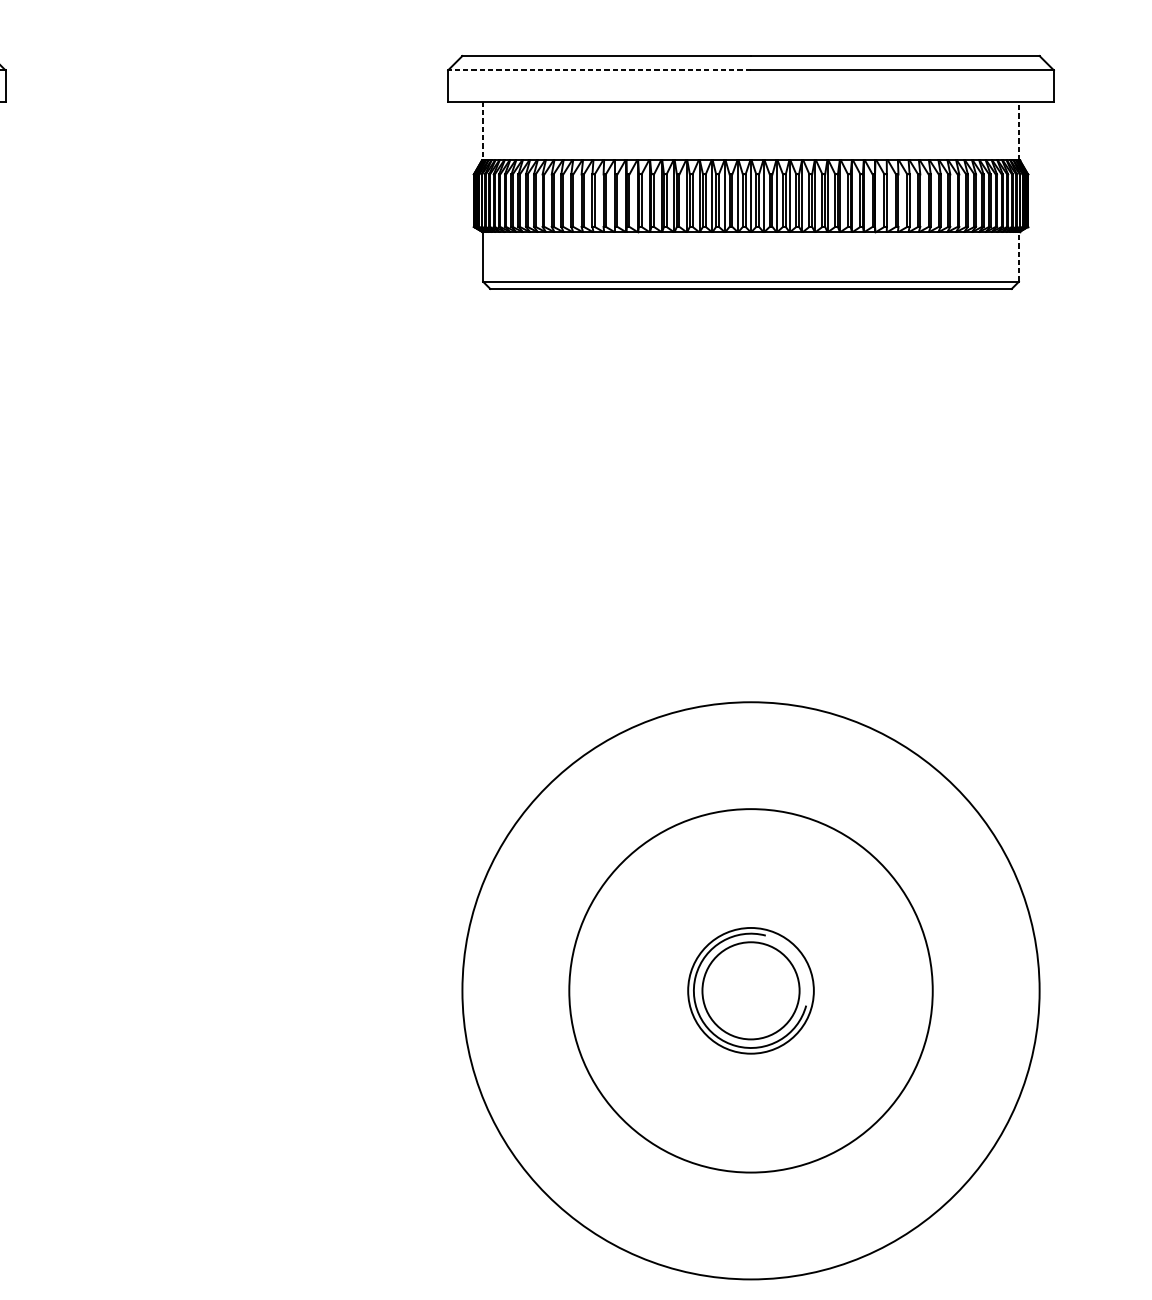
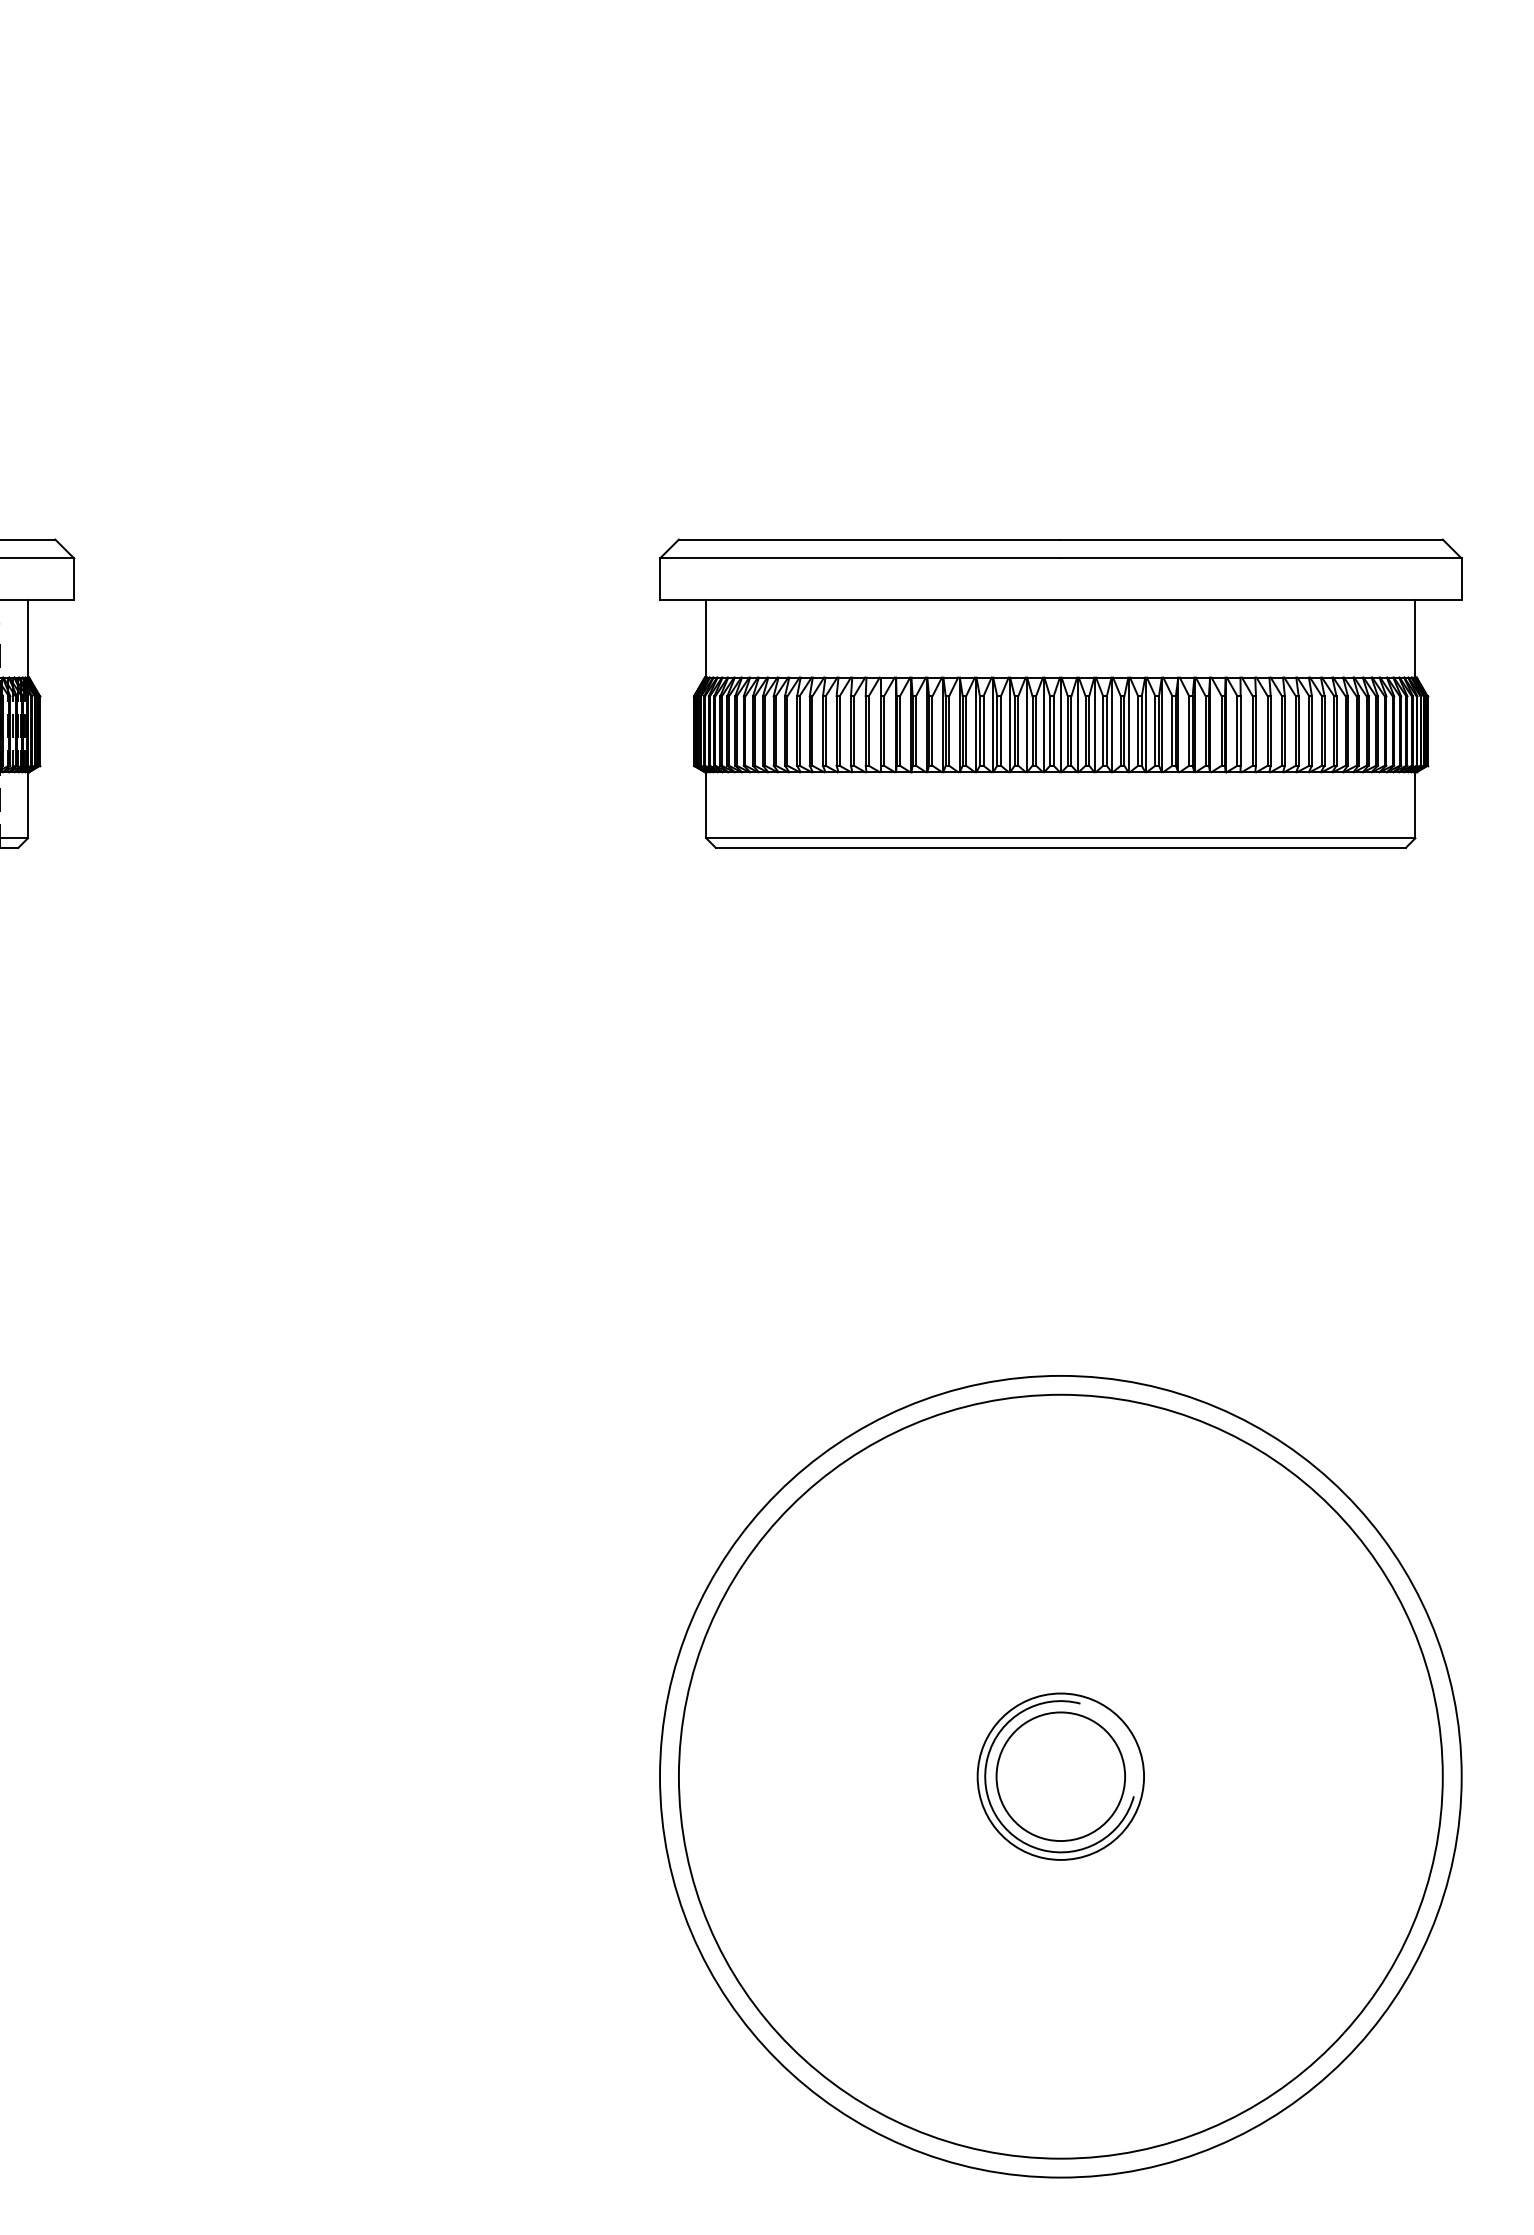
line: (598, 70) -> (859, 558), dashed -> solid
line: (483, 130) -> (706, 638), dashed -> solid
line: (1019, 130) -> (1415, 638), dashed -> solid
line: (1019, 256) -> (1415, 804), dashed -> solid
circle: (750, 990) -> (1060, 1776), size x1.67

